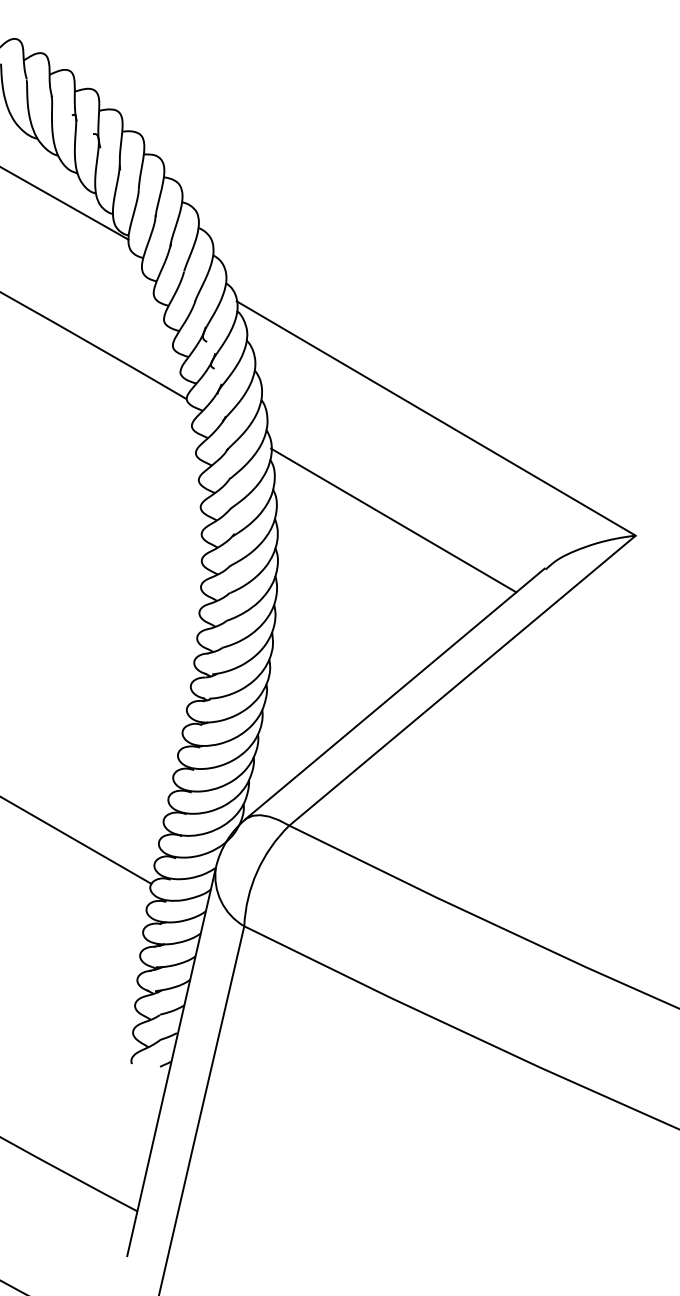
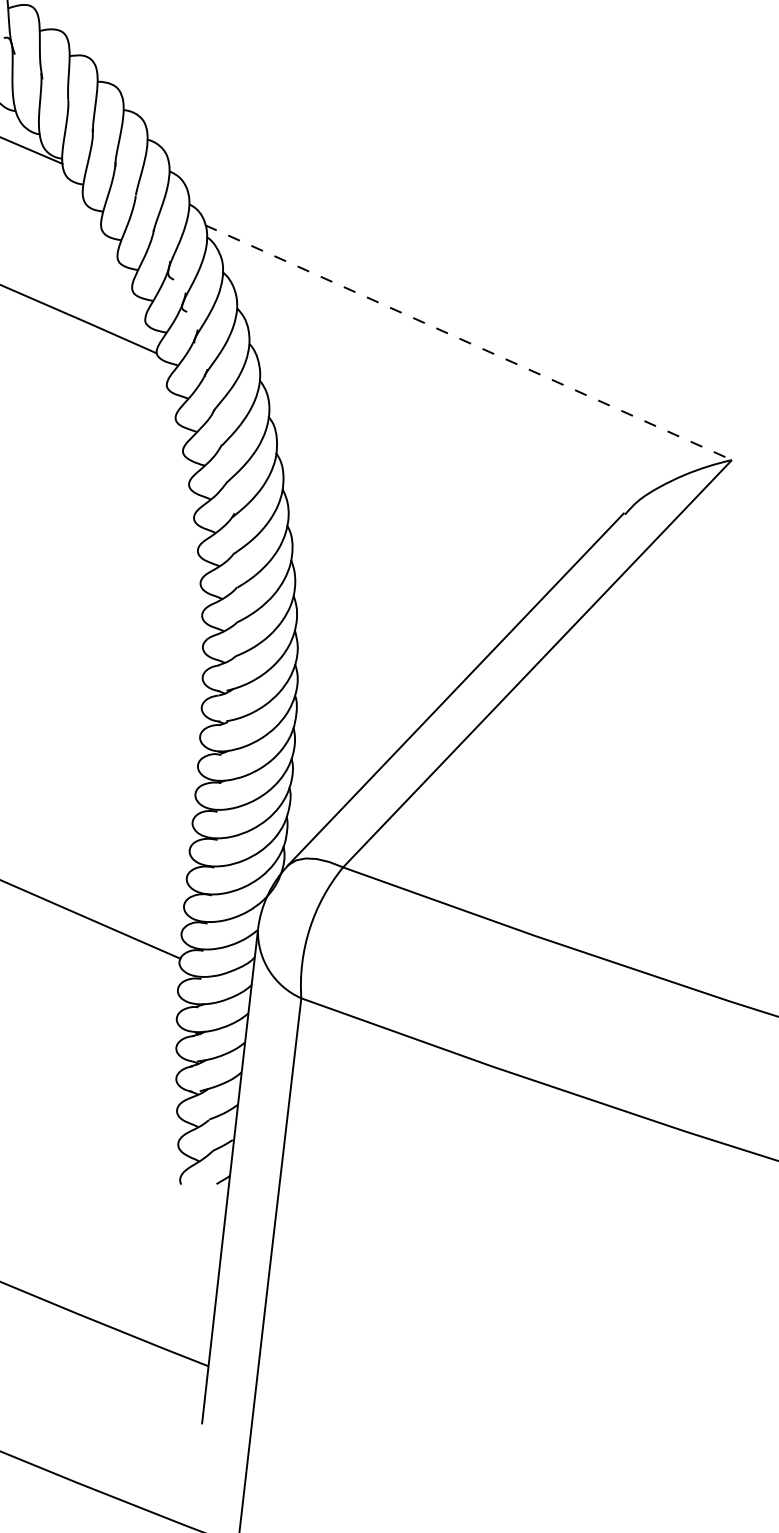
line: (436, 418) -> (468, 342), solid -> dashed
line: (393, 520) -> (429, 474), removed

